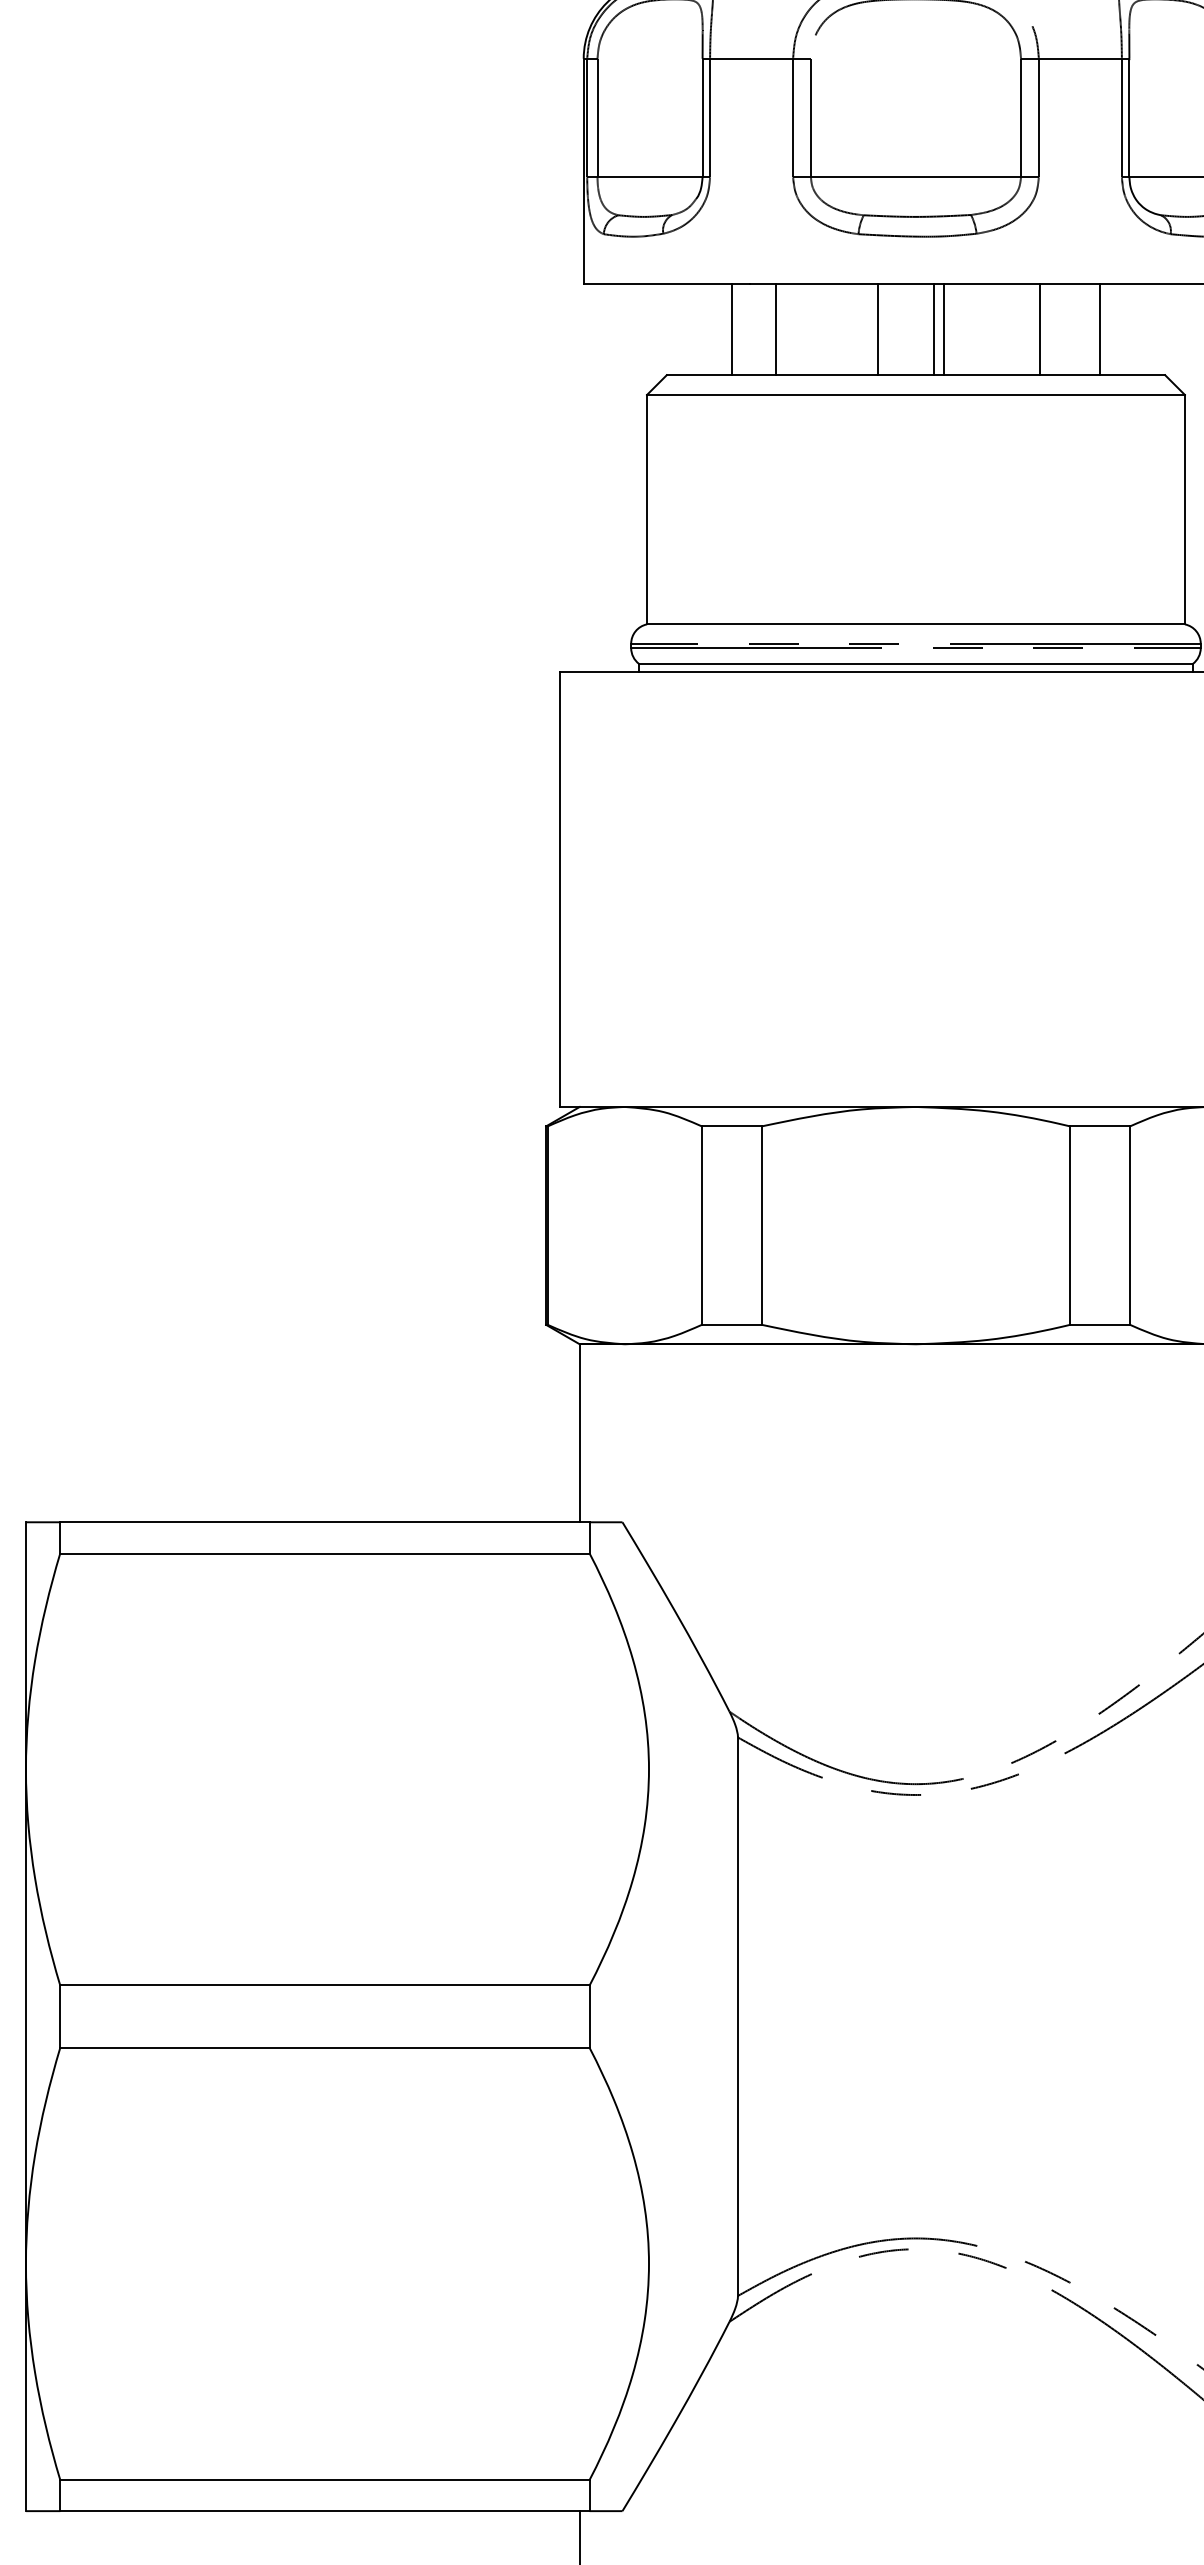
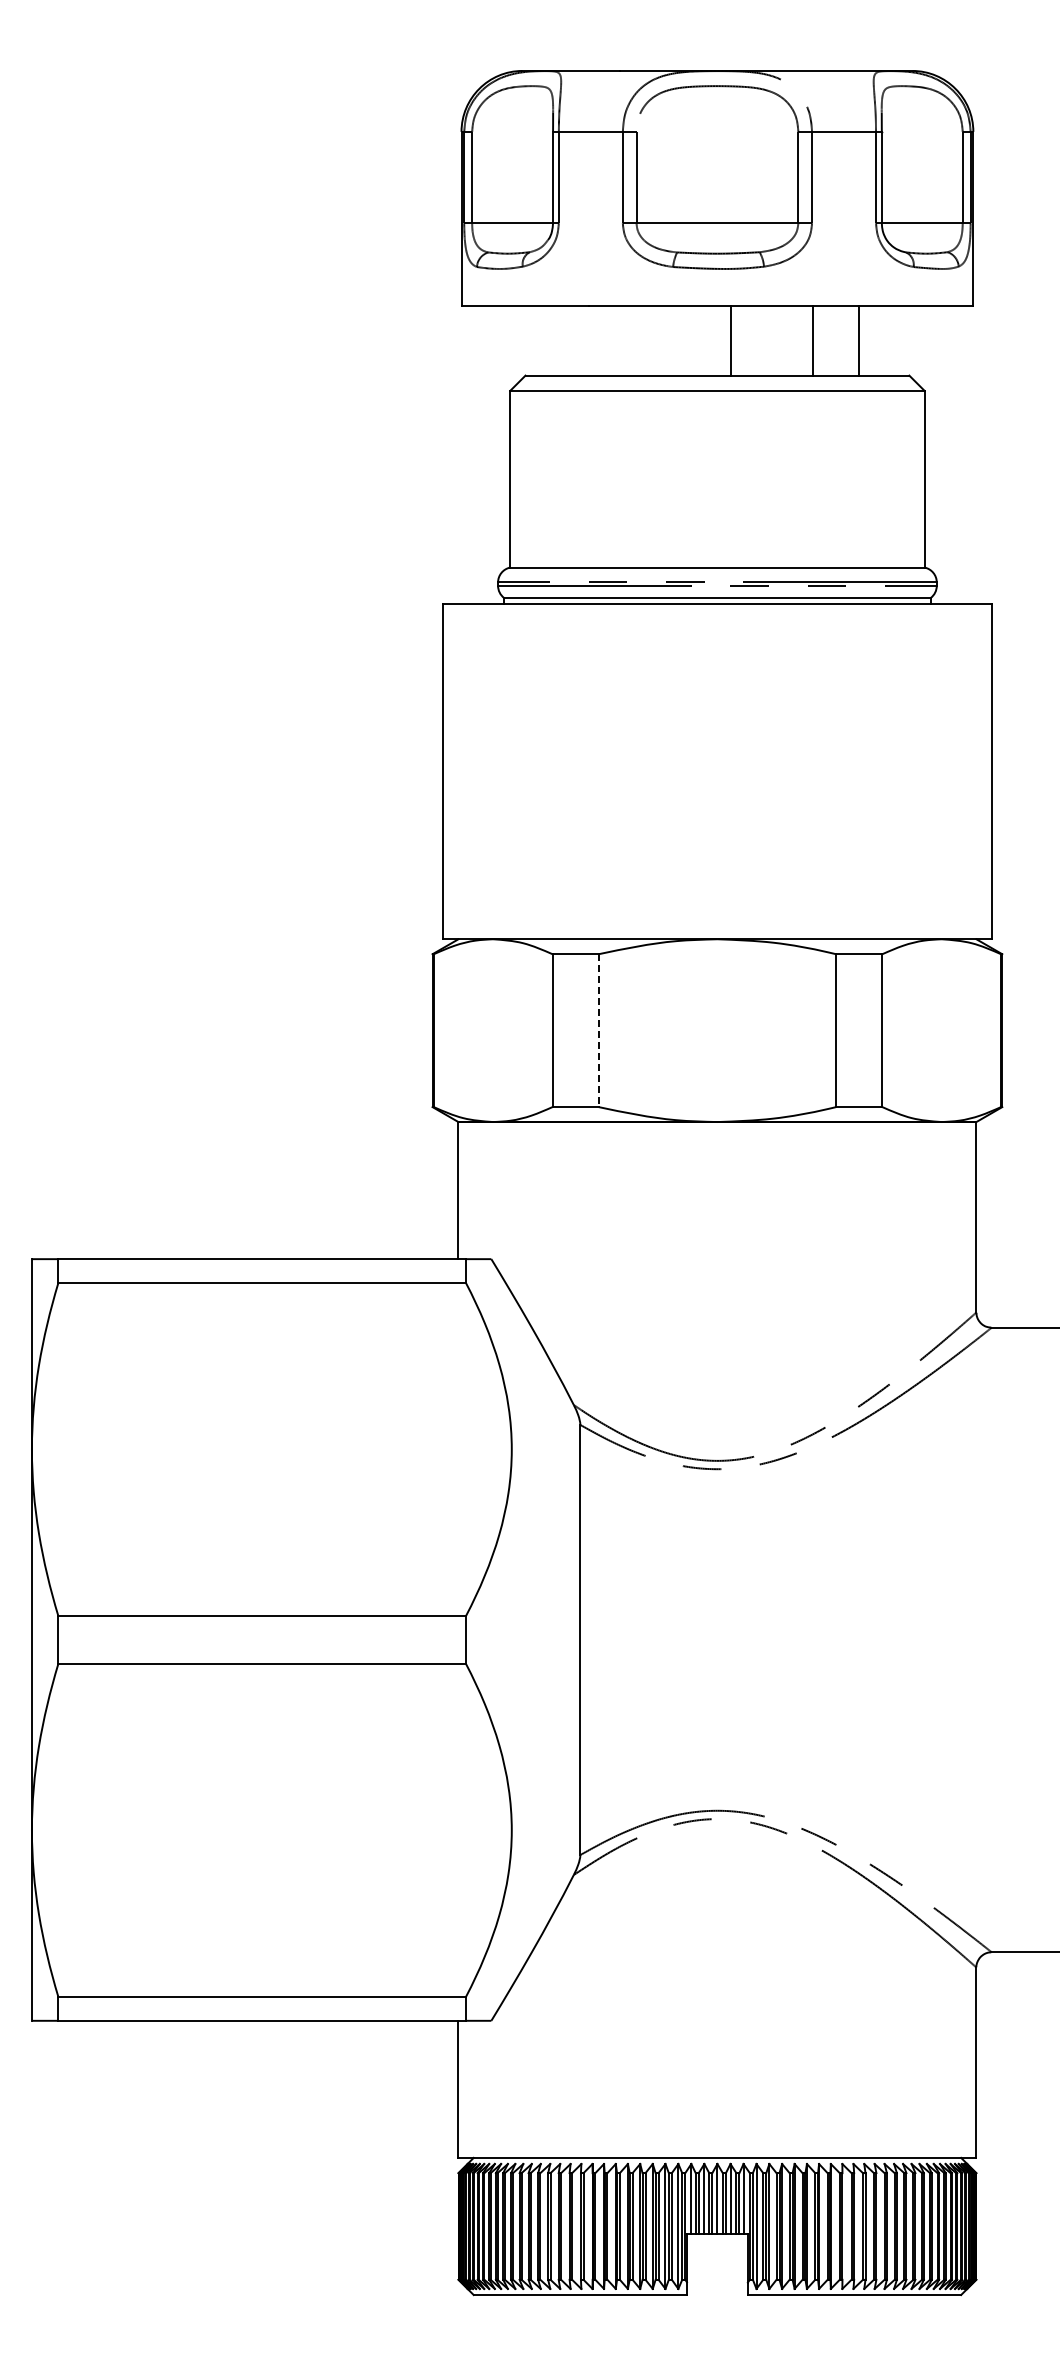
line: (731, 329) -> (575, 340), removed
line: (775, 329) -> (609, 340), removed
line: (878, 329) -> (688, 340), removed
line: (943, 329) -> (738, 340), removed
line: (761, 1226) -> (598, 1031), solid -> dashed

